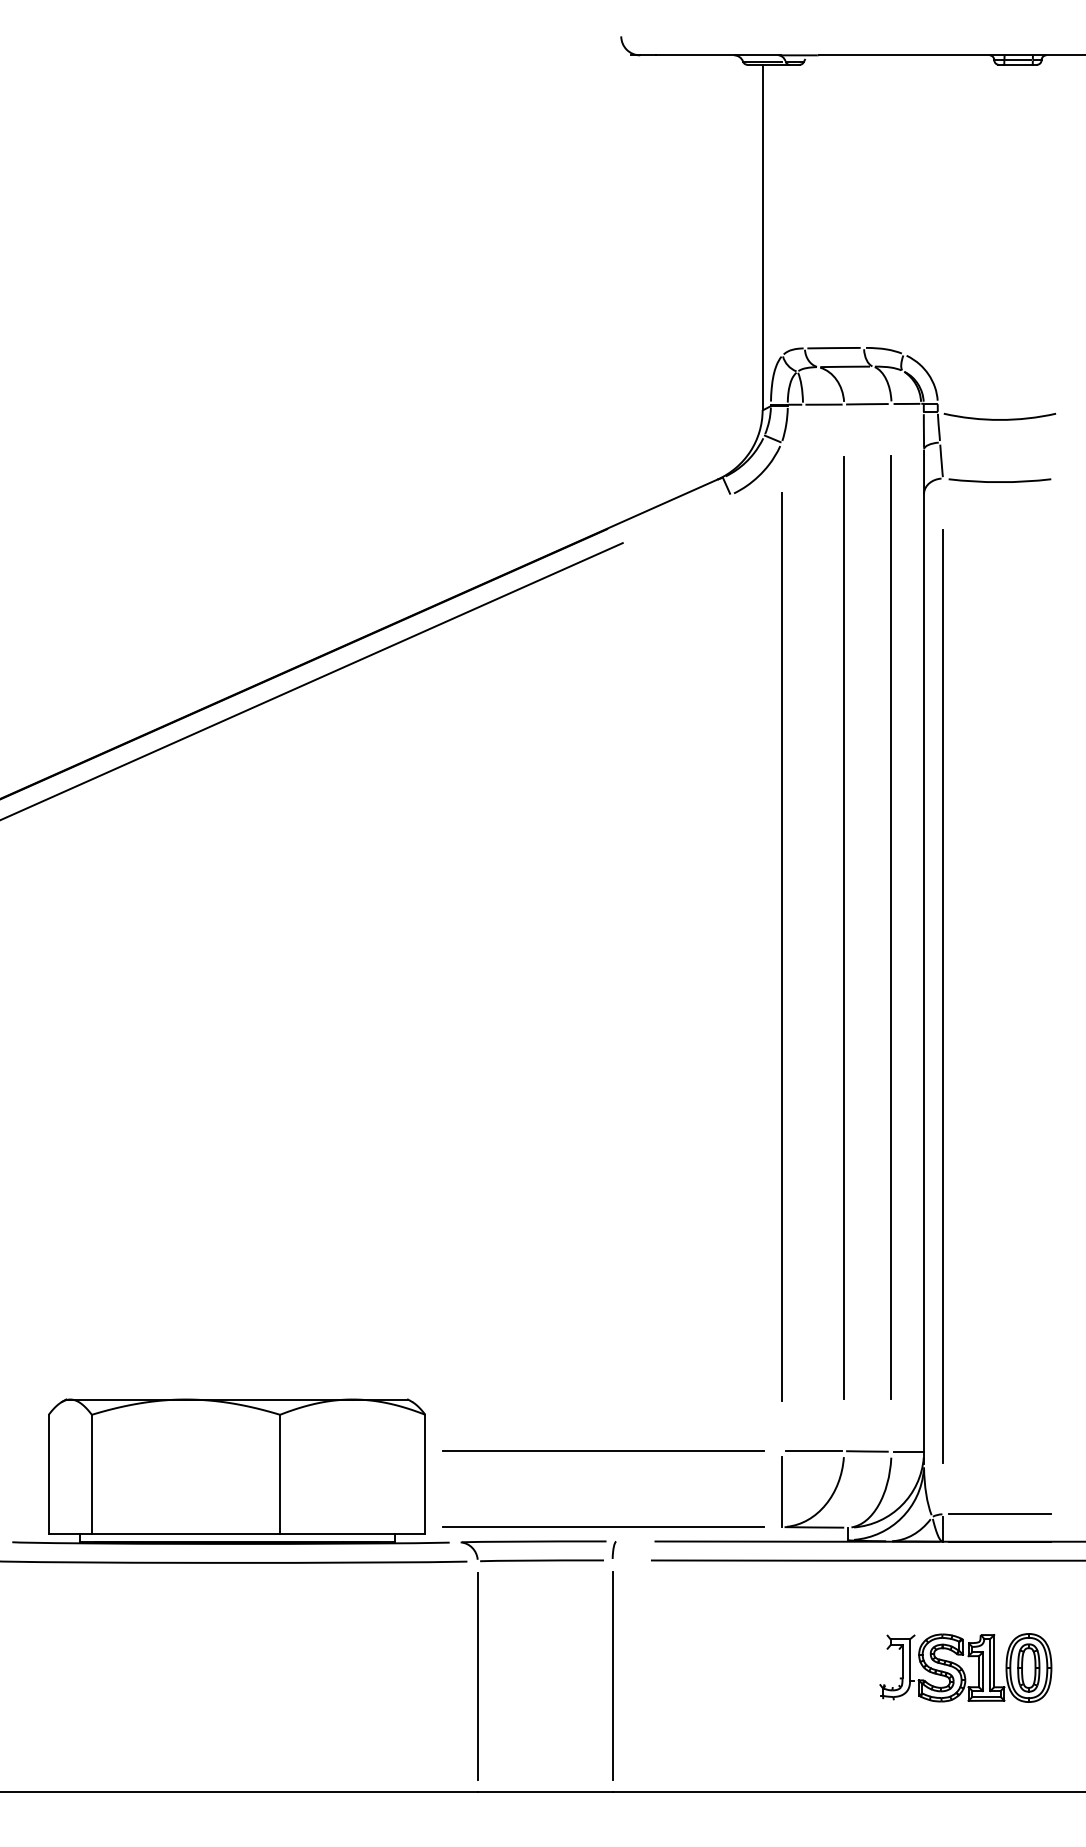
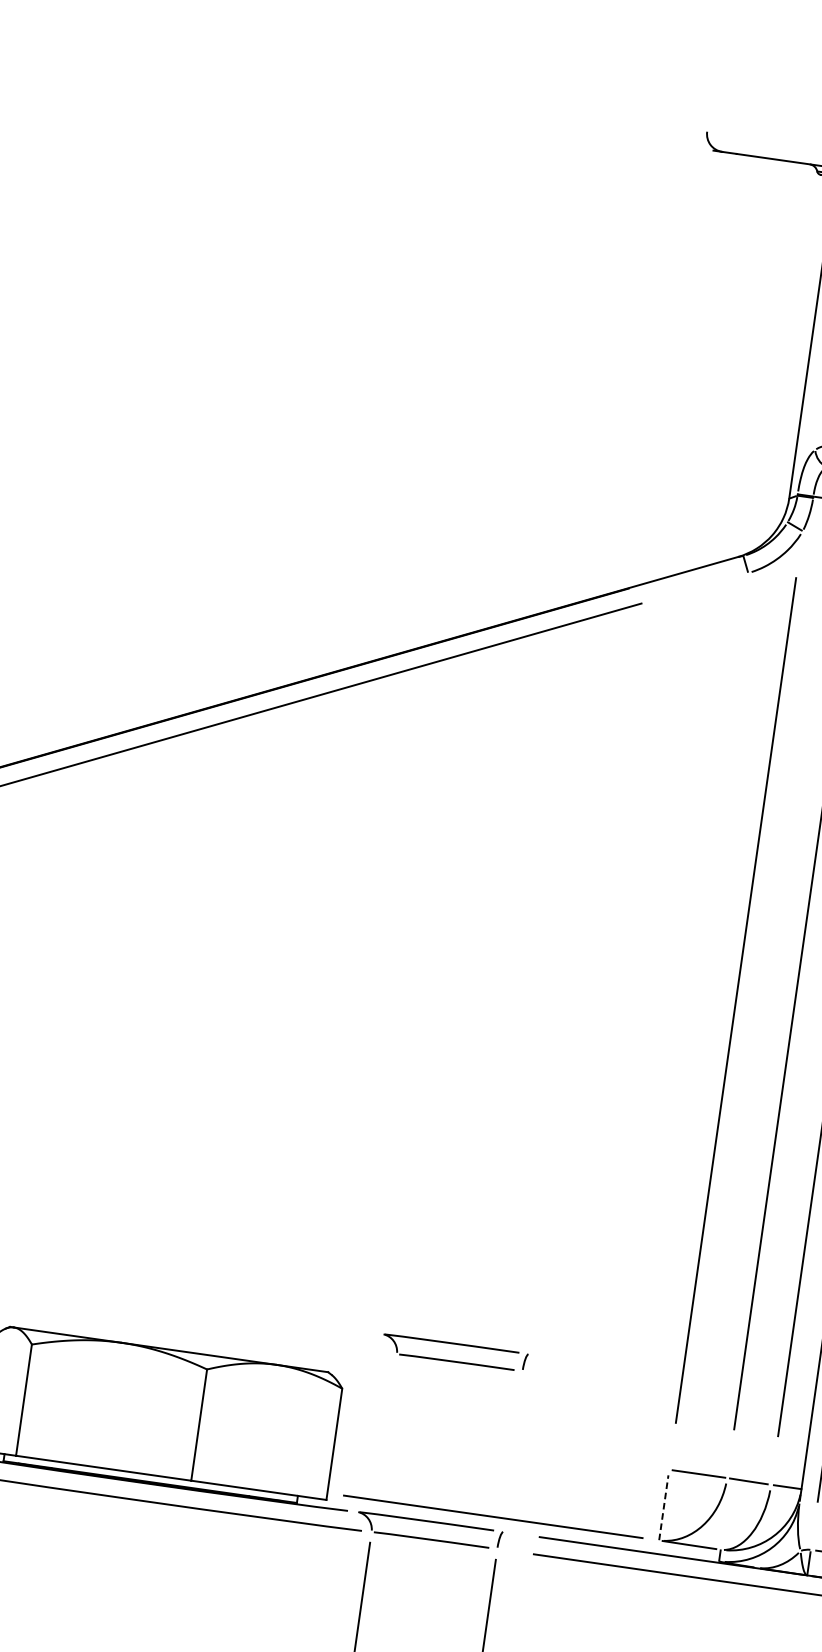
part: (538, 1368) -> (453, 1360), added
line: (603, 1451) -> (503, 1446), removed
line: (781, 1491) -> (663, 1507), solid -> dashed

